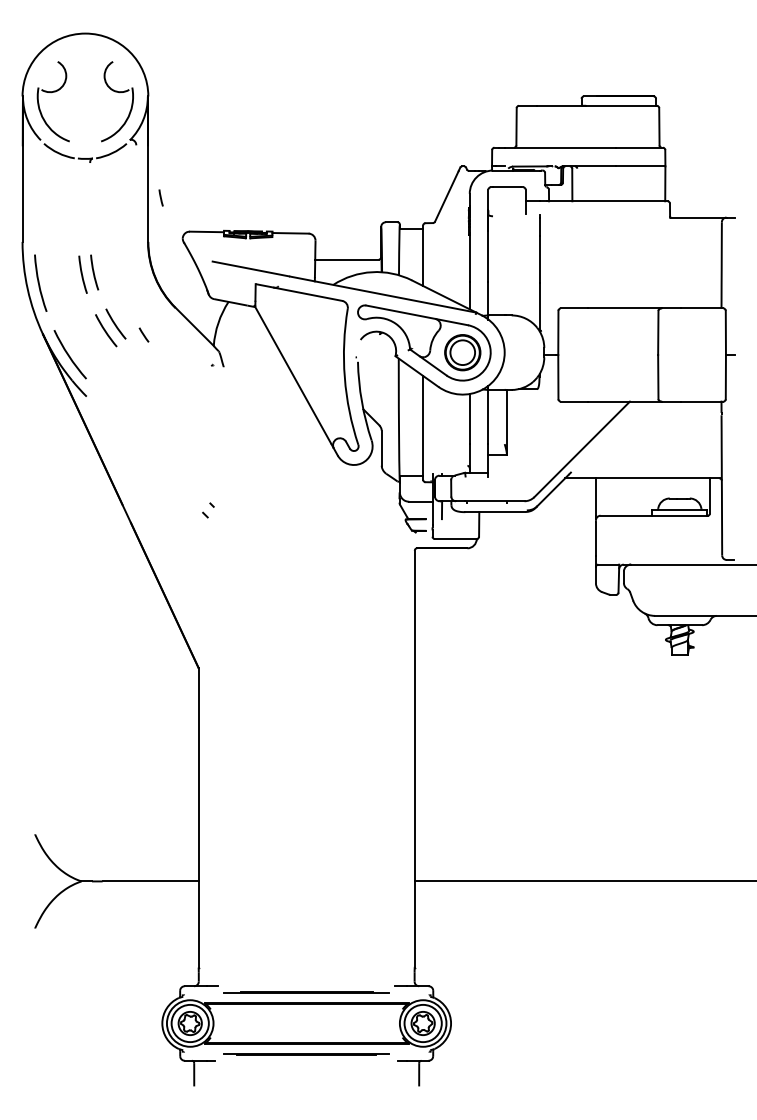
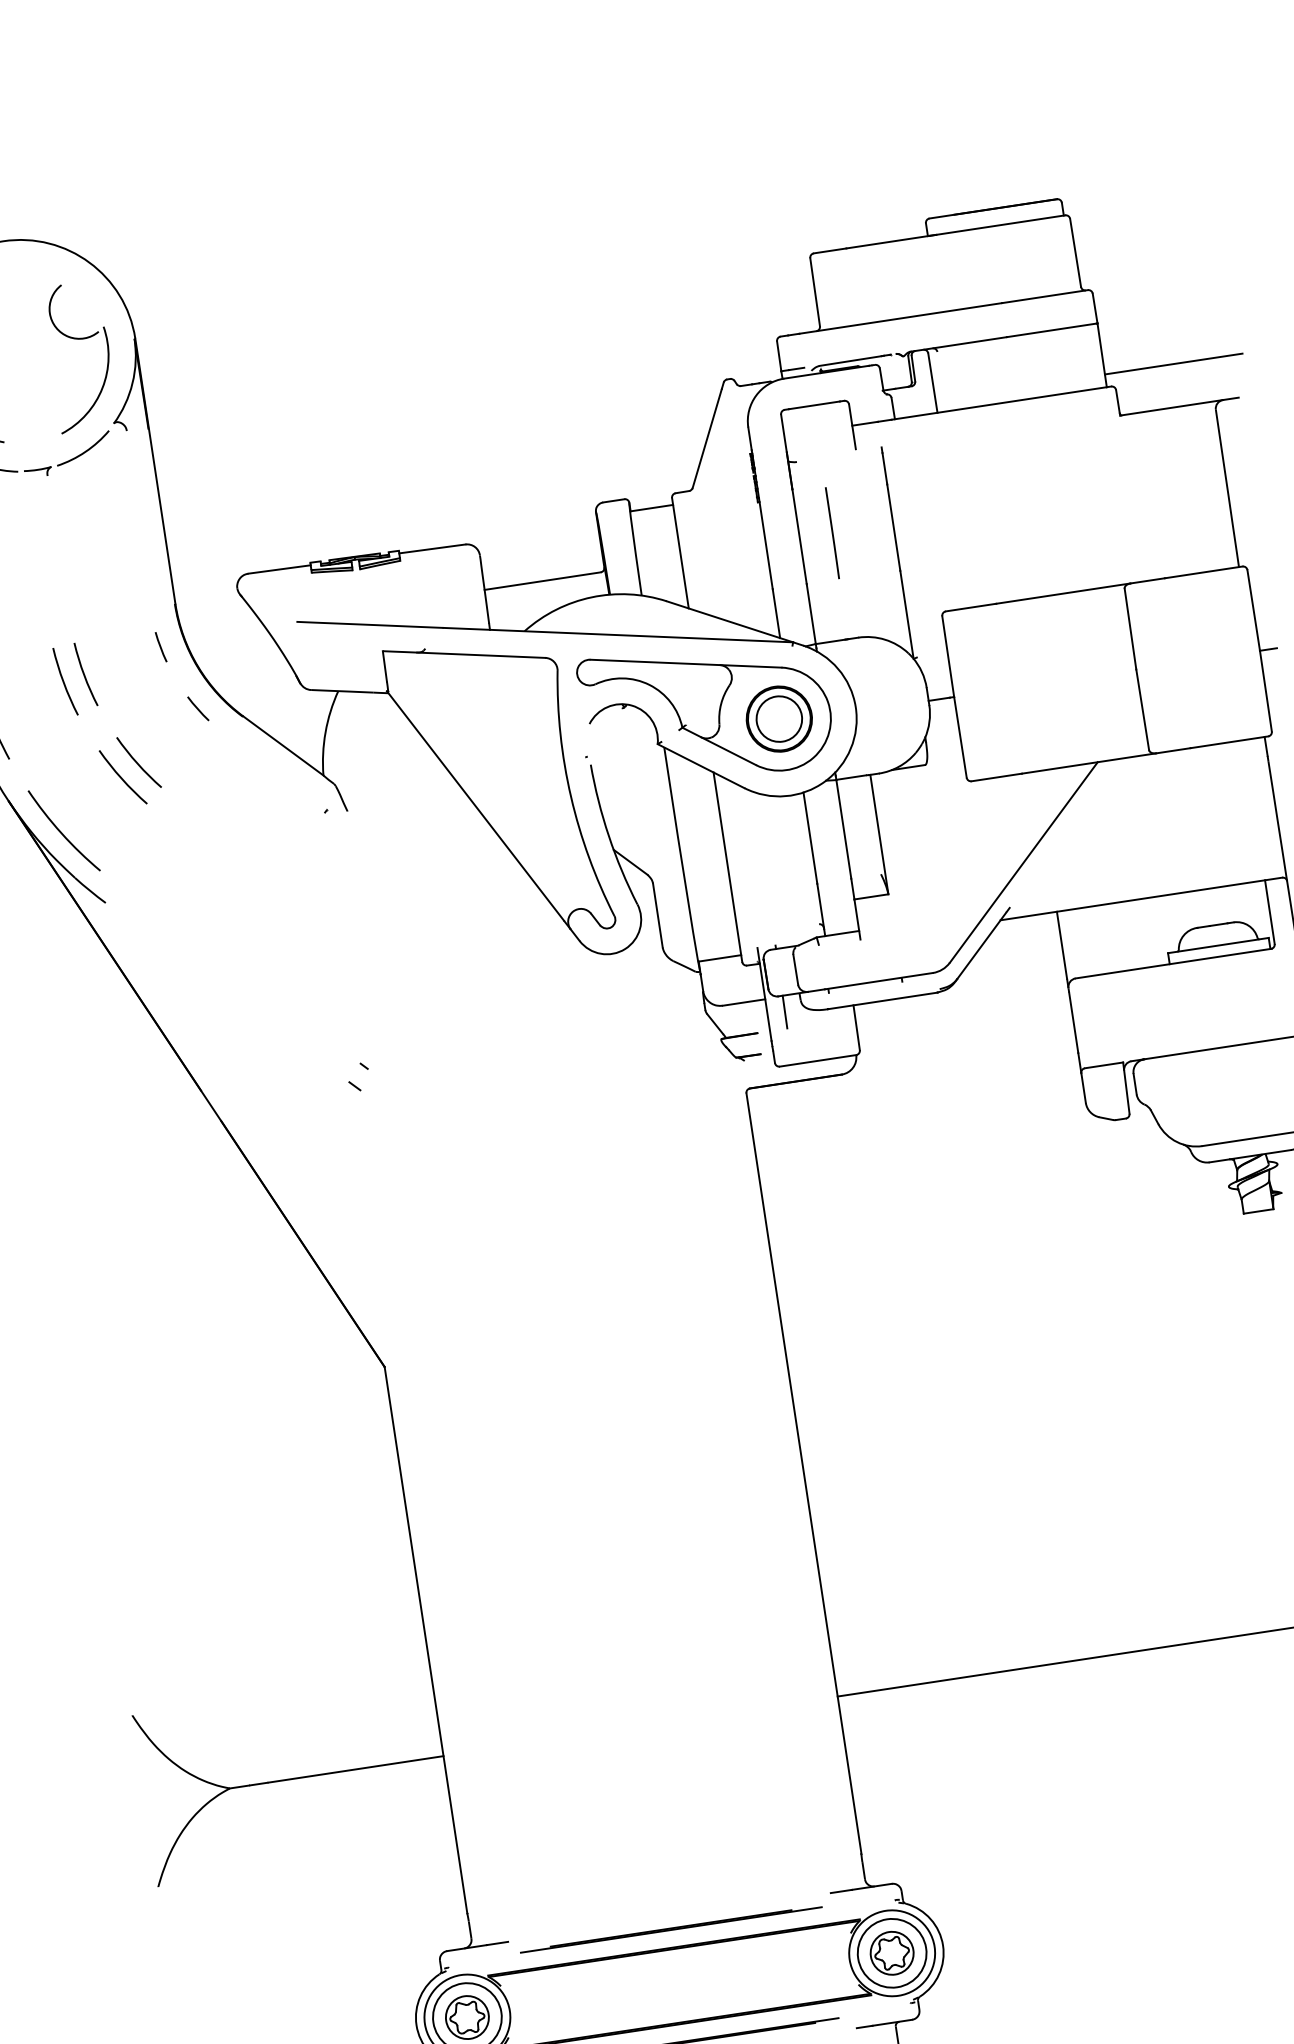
line: (702, 194) -> (1172, 364), added
line: (160, 197) -> (159, 646), moved
line: (506, 257) -> (832, 533), added
line: (143, 334) -> (197, 707), moved

